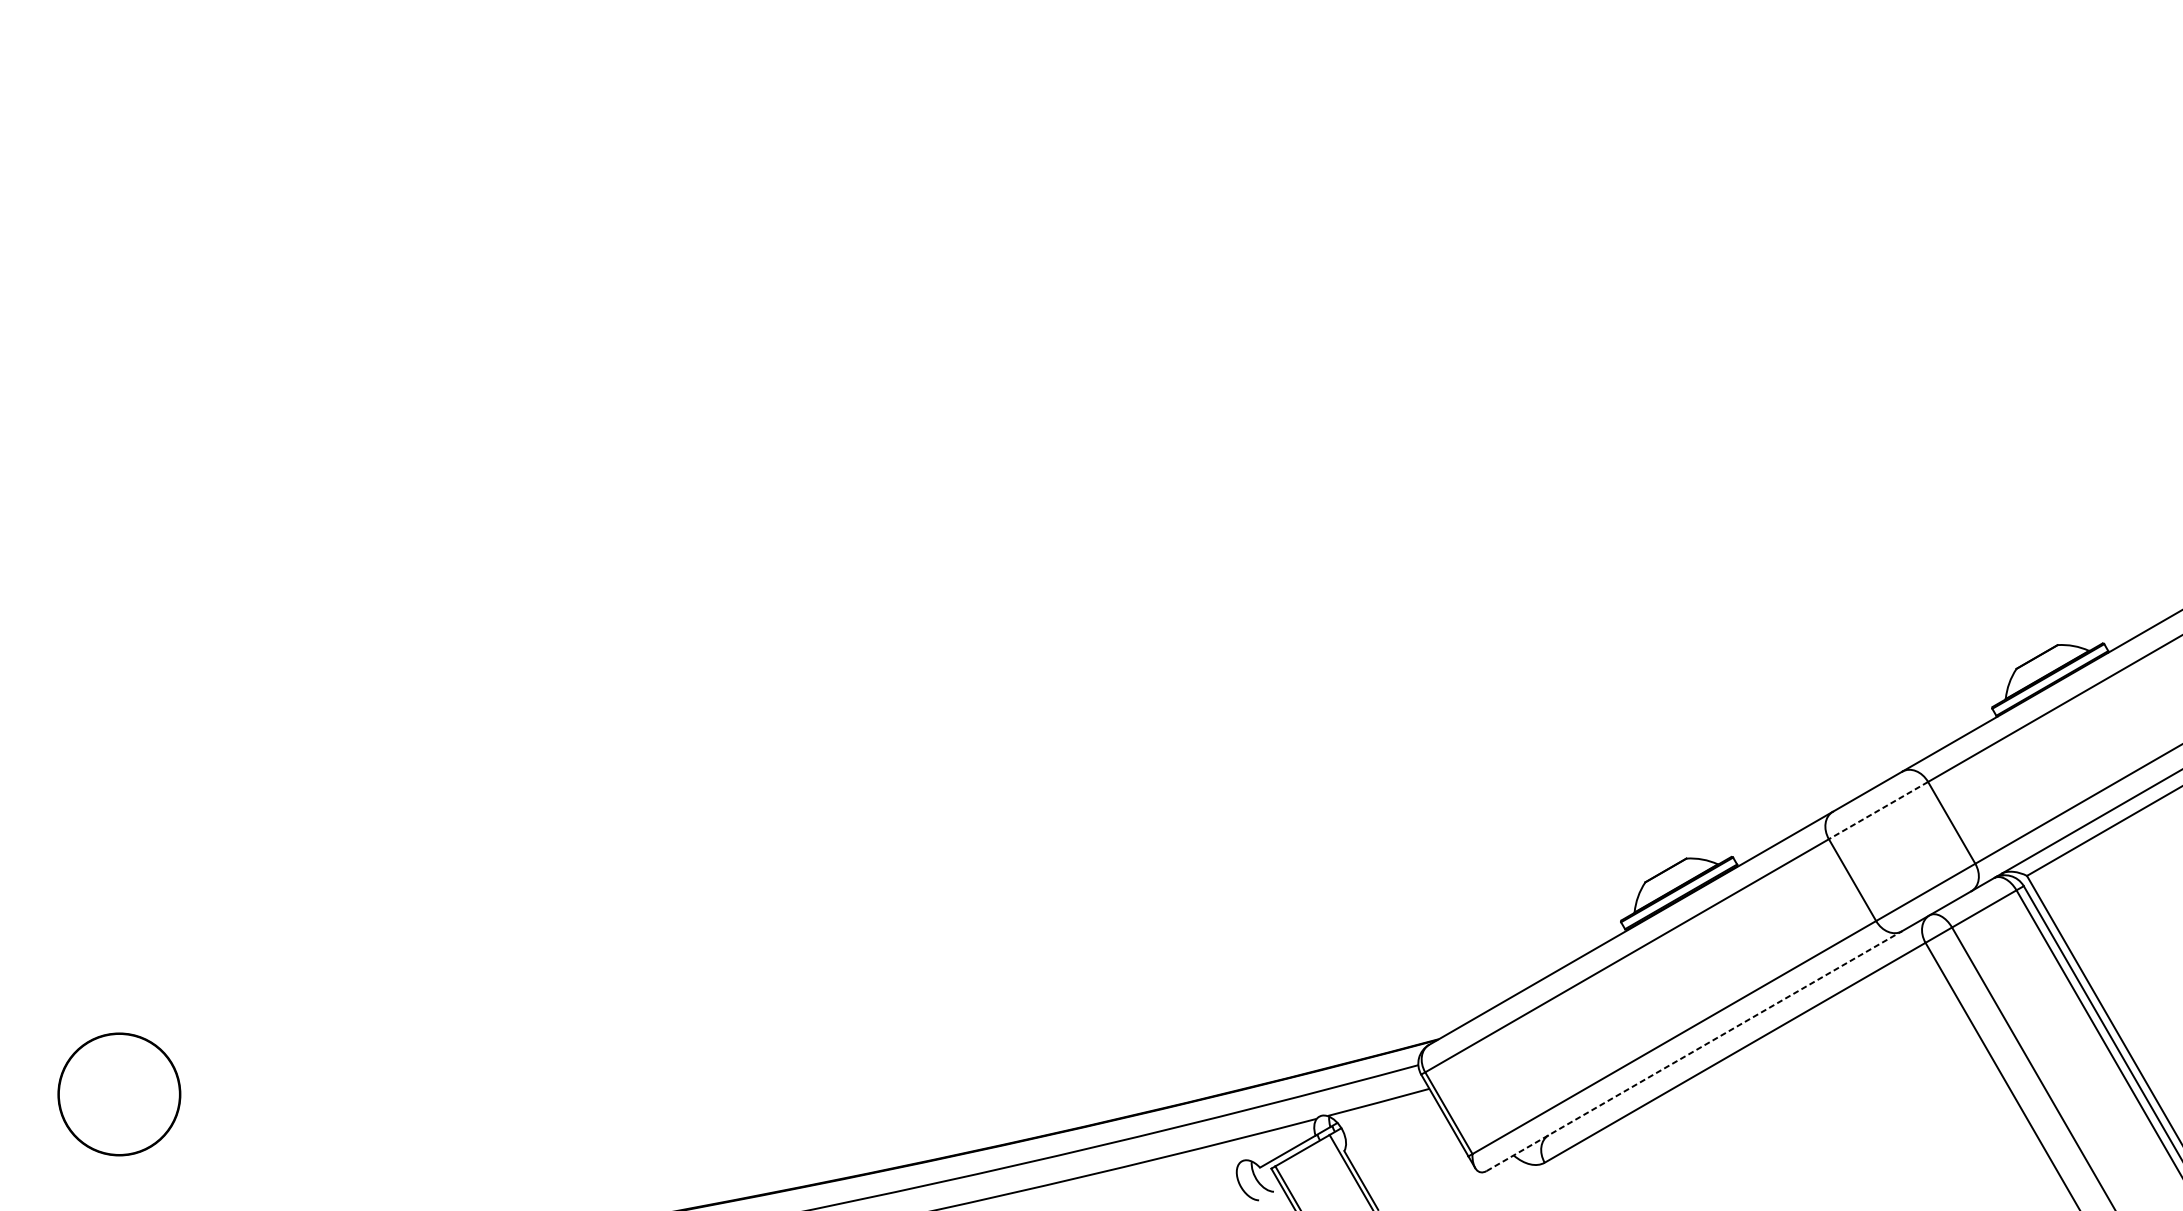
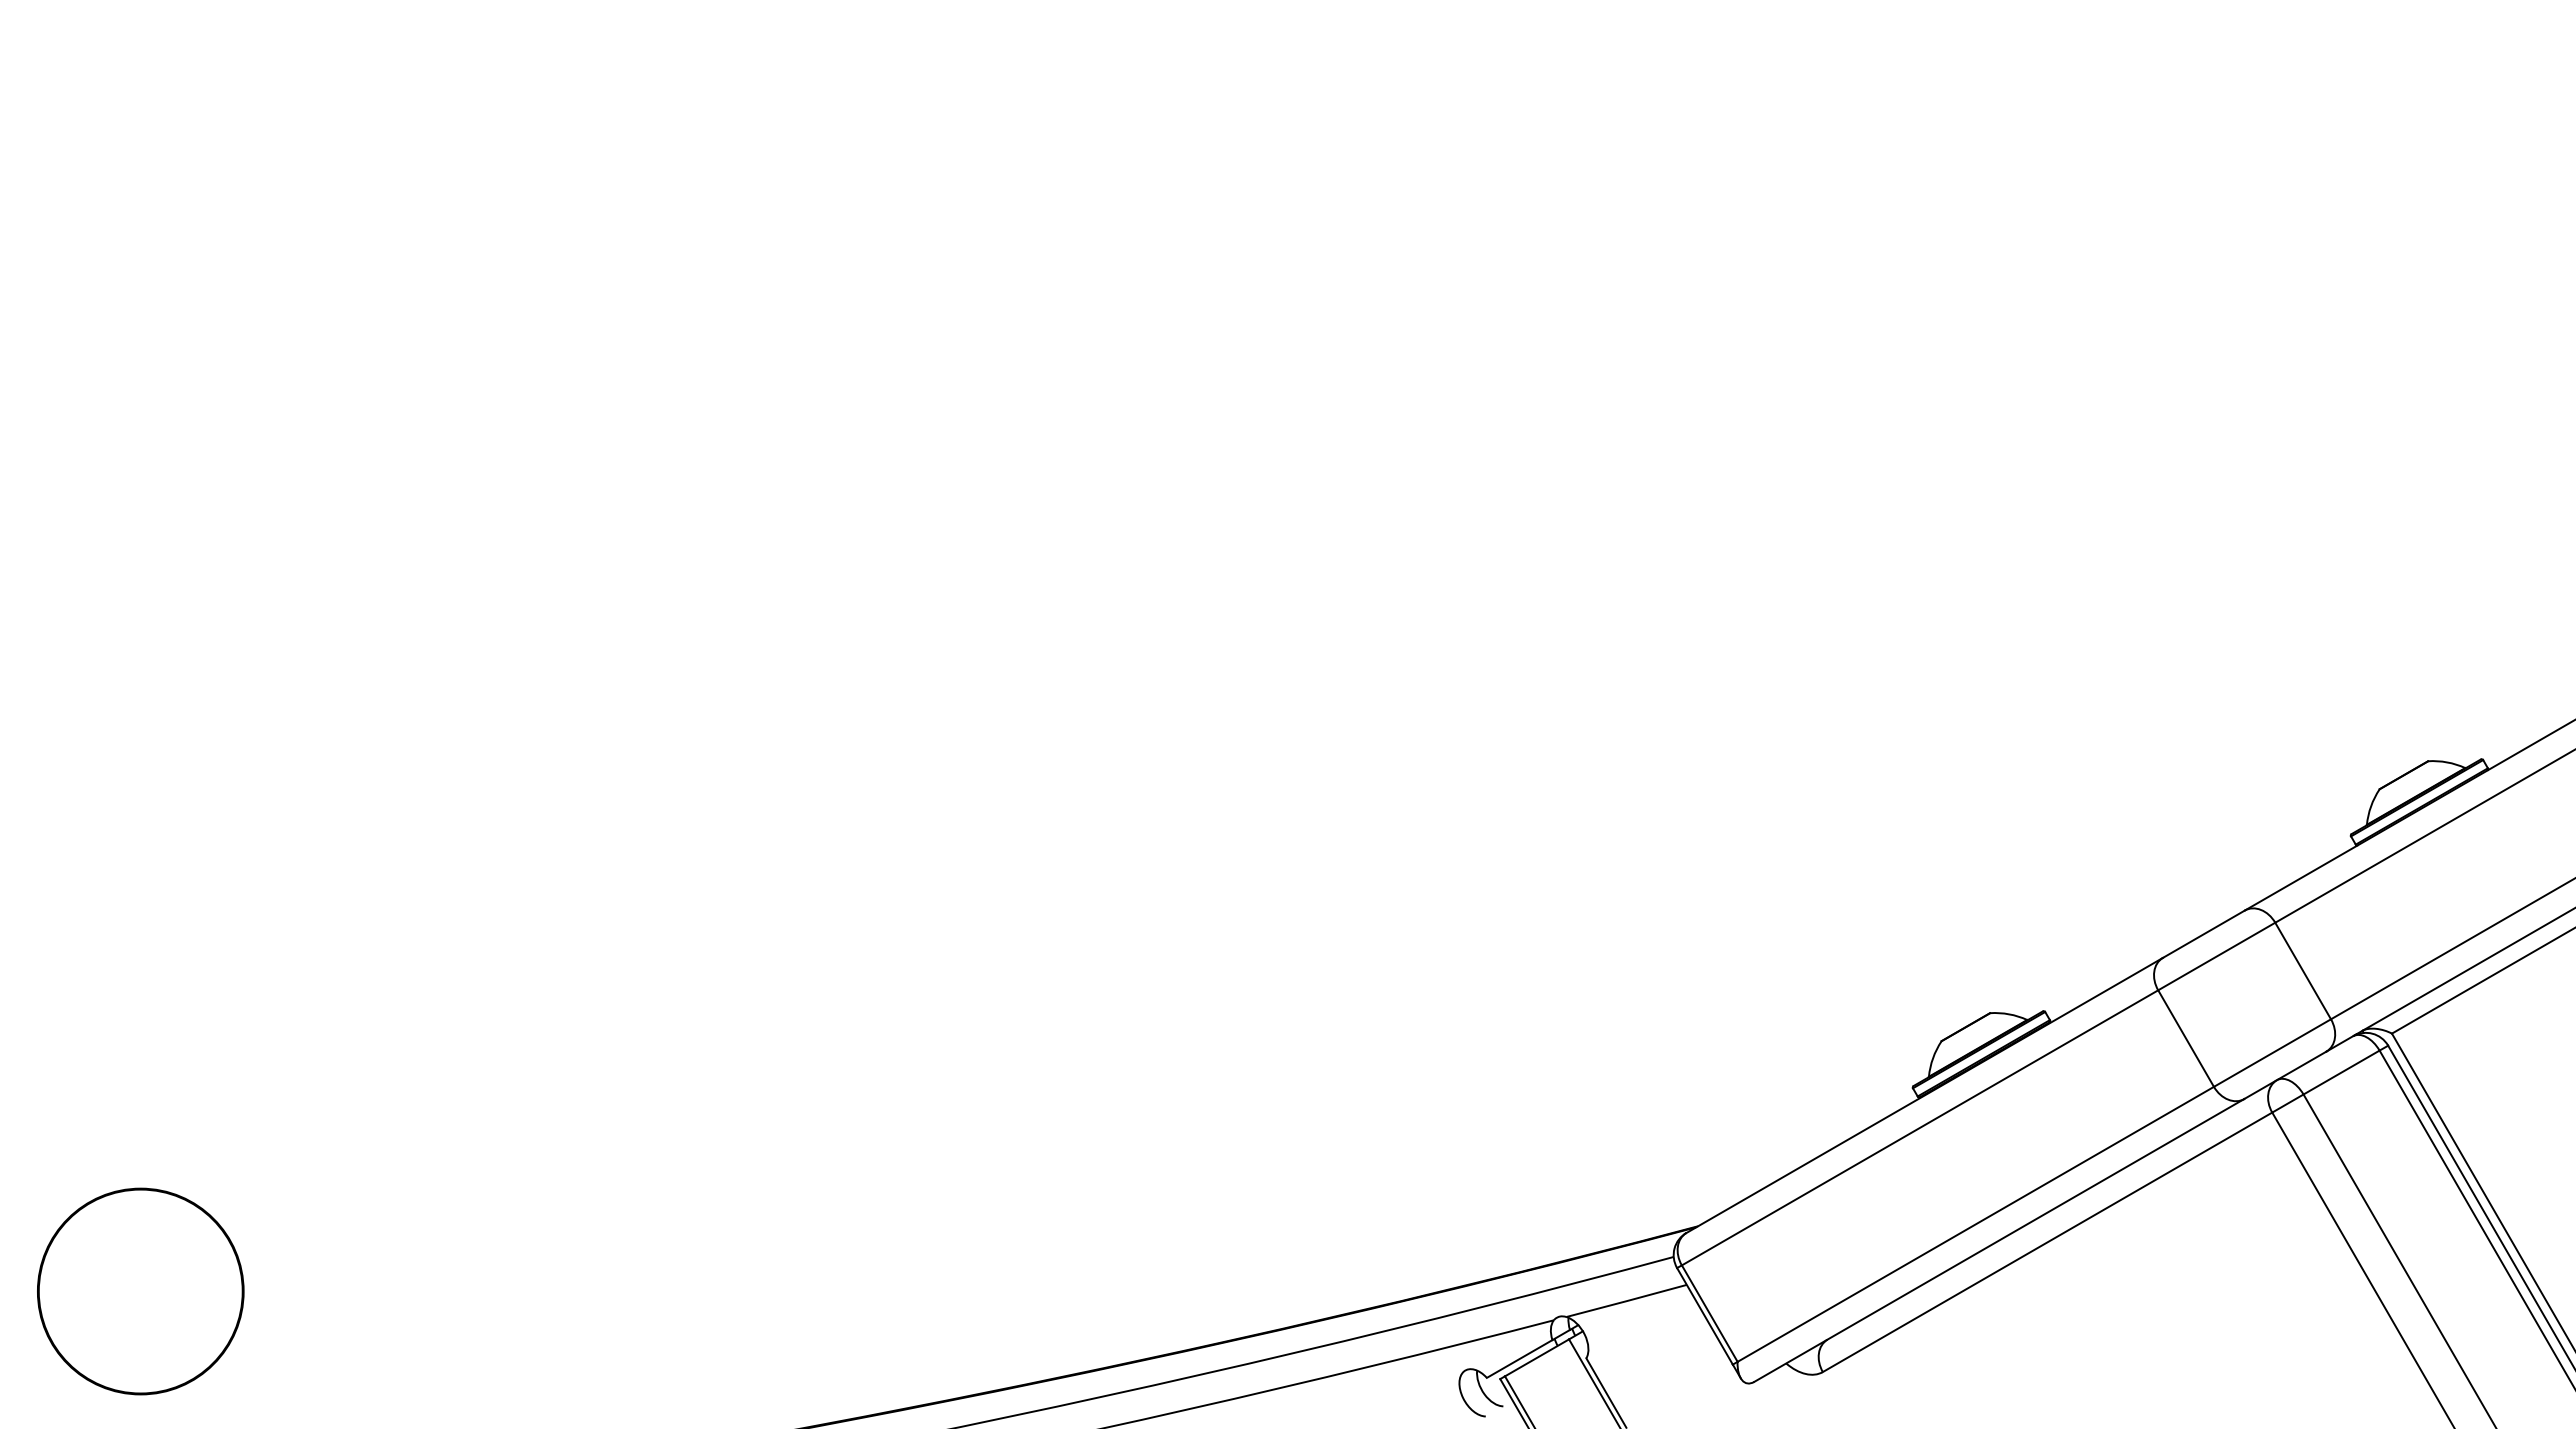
line: (1878, 810) -> (2216, 956), dashed -> solid
line: (1694, 1051) -> (1999, 1240), dashed -> solid
part: (119, 1094) -> (140, 1291), size x1.43

